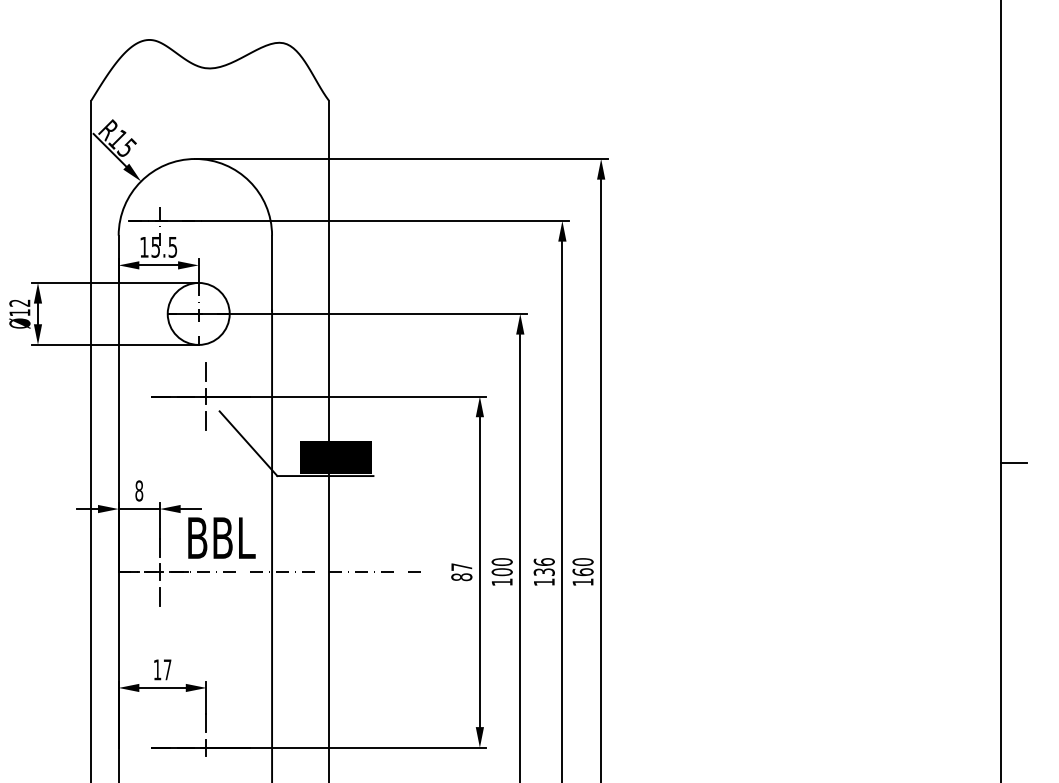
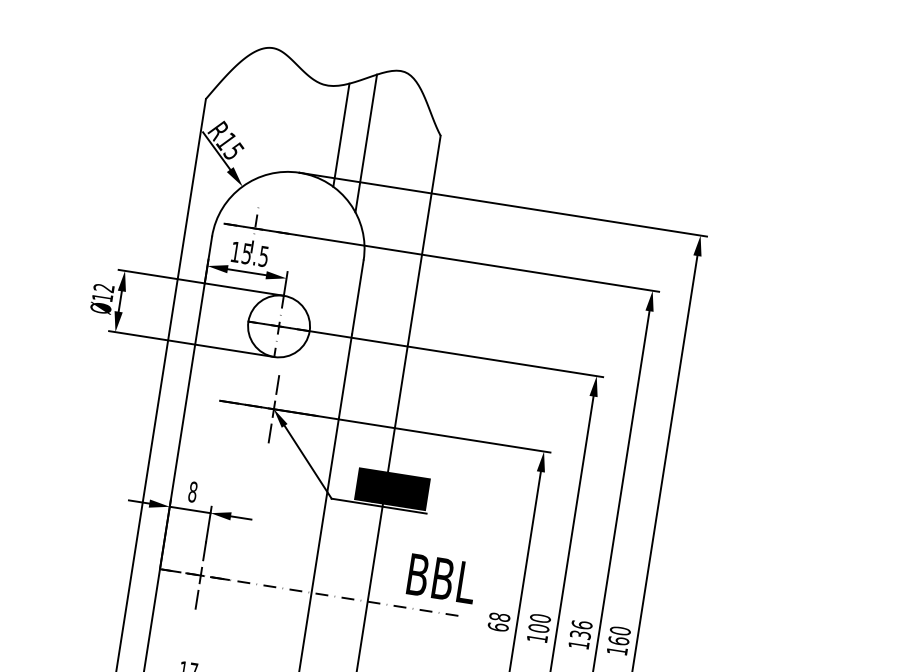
line: (230, 115) -> (341, 135), added
line: (256, 119) -> (366, 143), added
fill: (213, 404) -> (279, 418), added
text: (221, 537) -> (441, 578), moved
text: (461, 572) -> (498, 622), 87 -> 68

